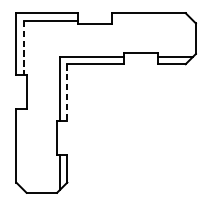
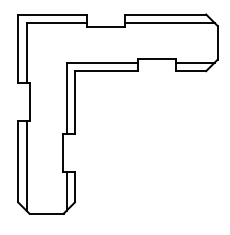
line: (152, 20) -> (169, 22), added
line: (23, 47) -> (26, 52), dashed -> solid
line: (67, 93) -> (74, 103), dashed -> solid
line: (23, 149) -> (26, 165), added

